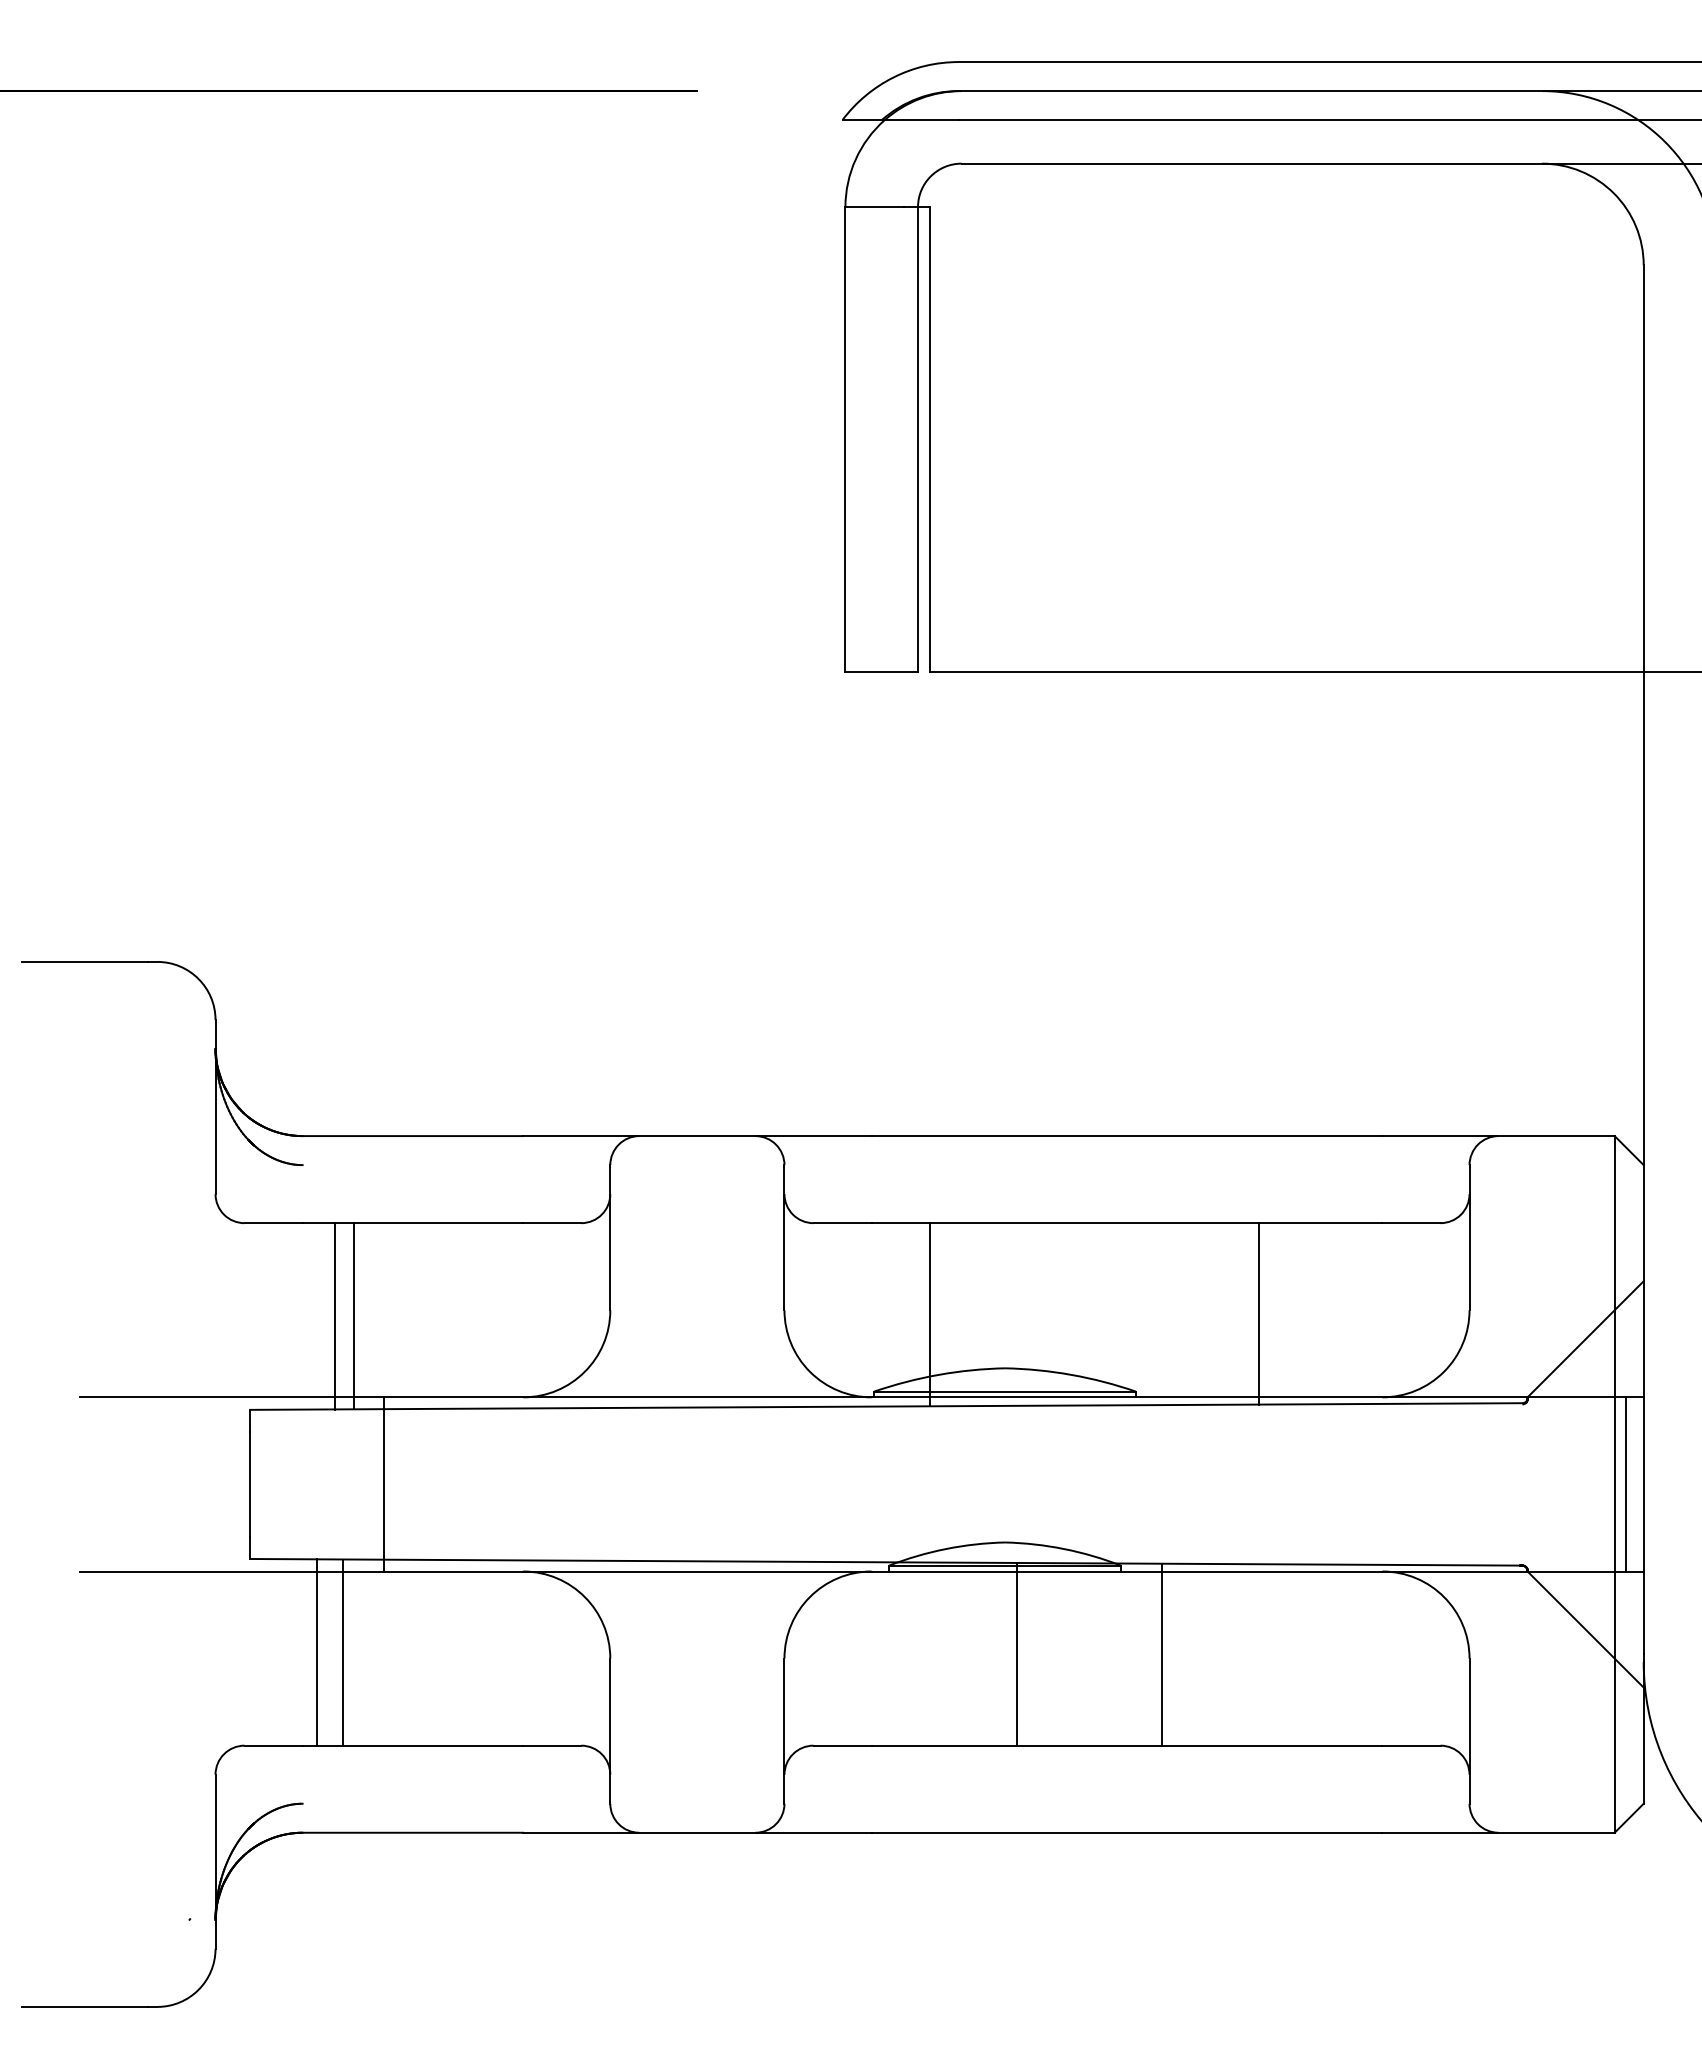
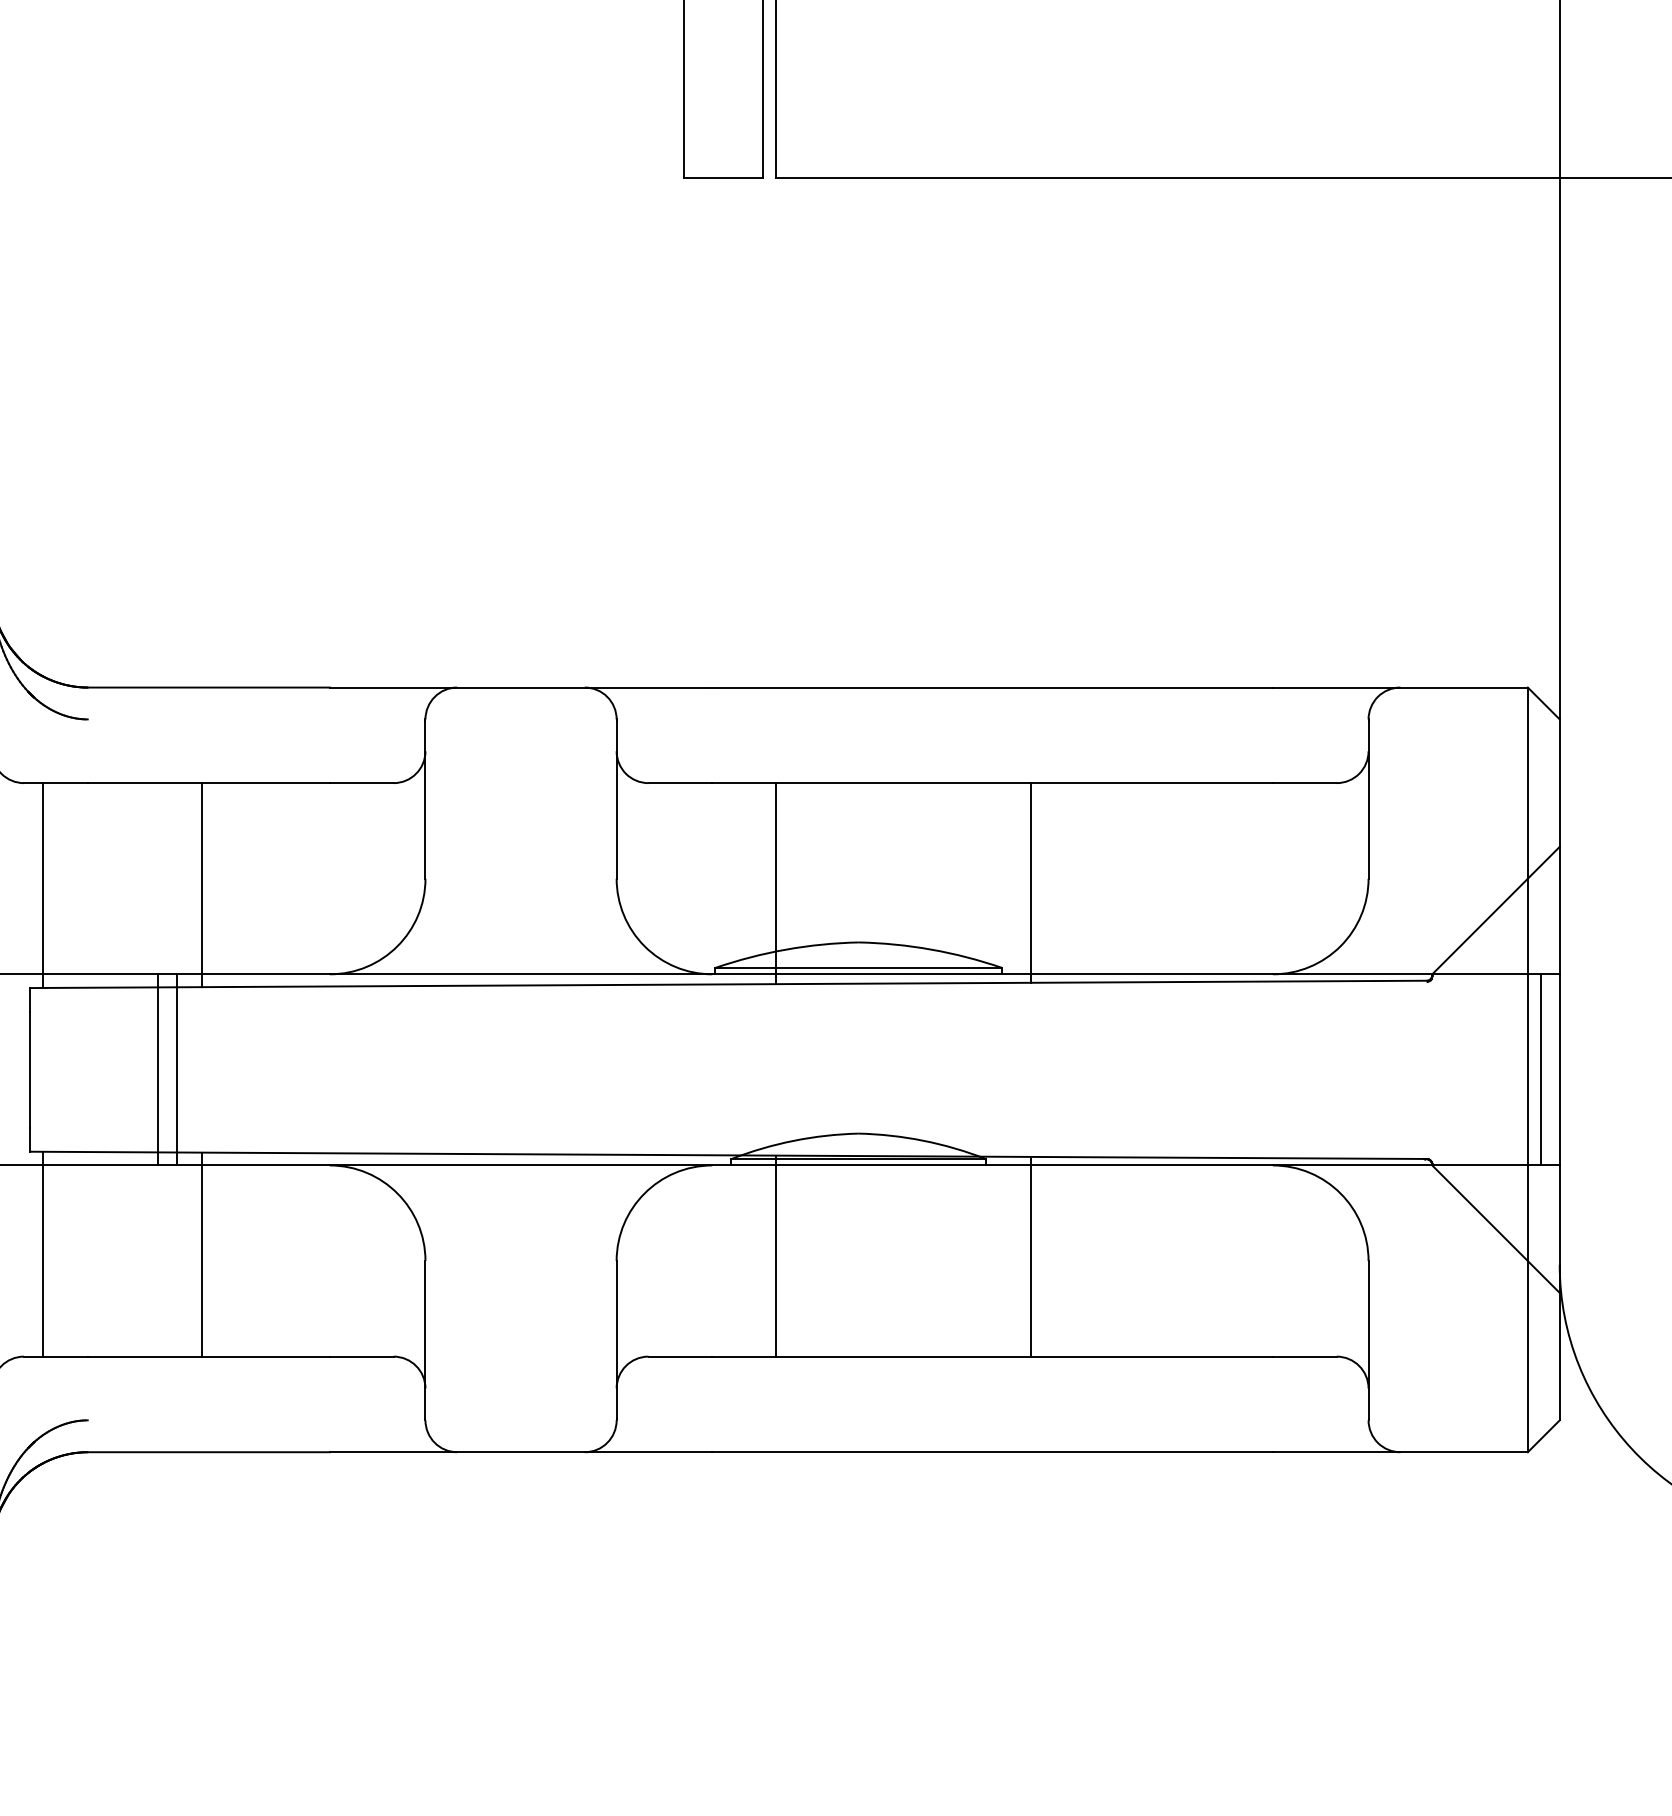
line: (1258, 1314) -> (1030, 883), moved
line: (334, 1316) -> (42, 885), moved
line: (354, 1316) -> (202, 885), moved
line: (366, 1484) -> (157, 1069), added
line: (316, 1652) -> (42, 1254), moved
line: (343, 1652) -> (202, 1254), moved
line: (1016, 1653) -> (775, 1255), moved

